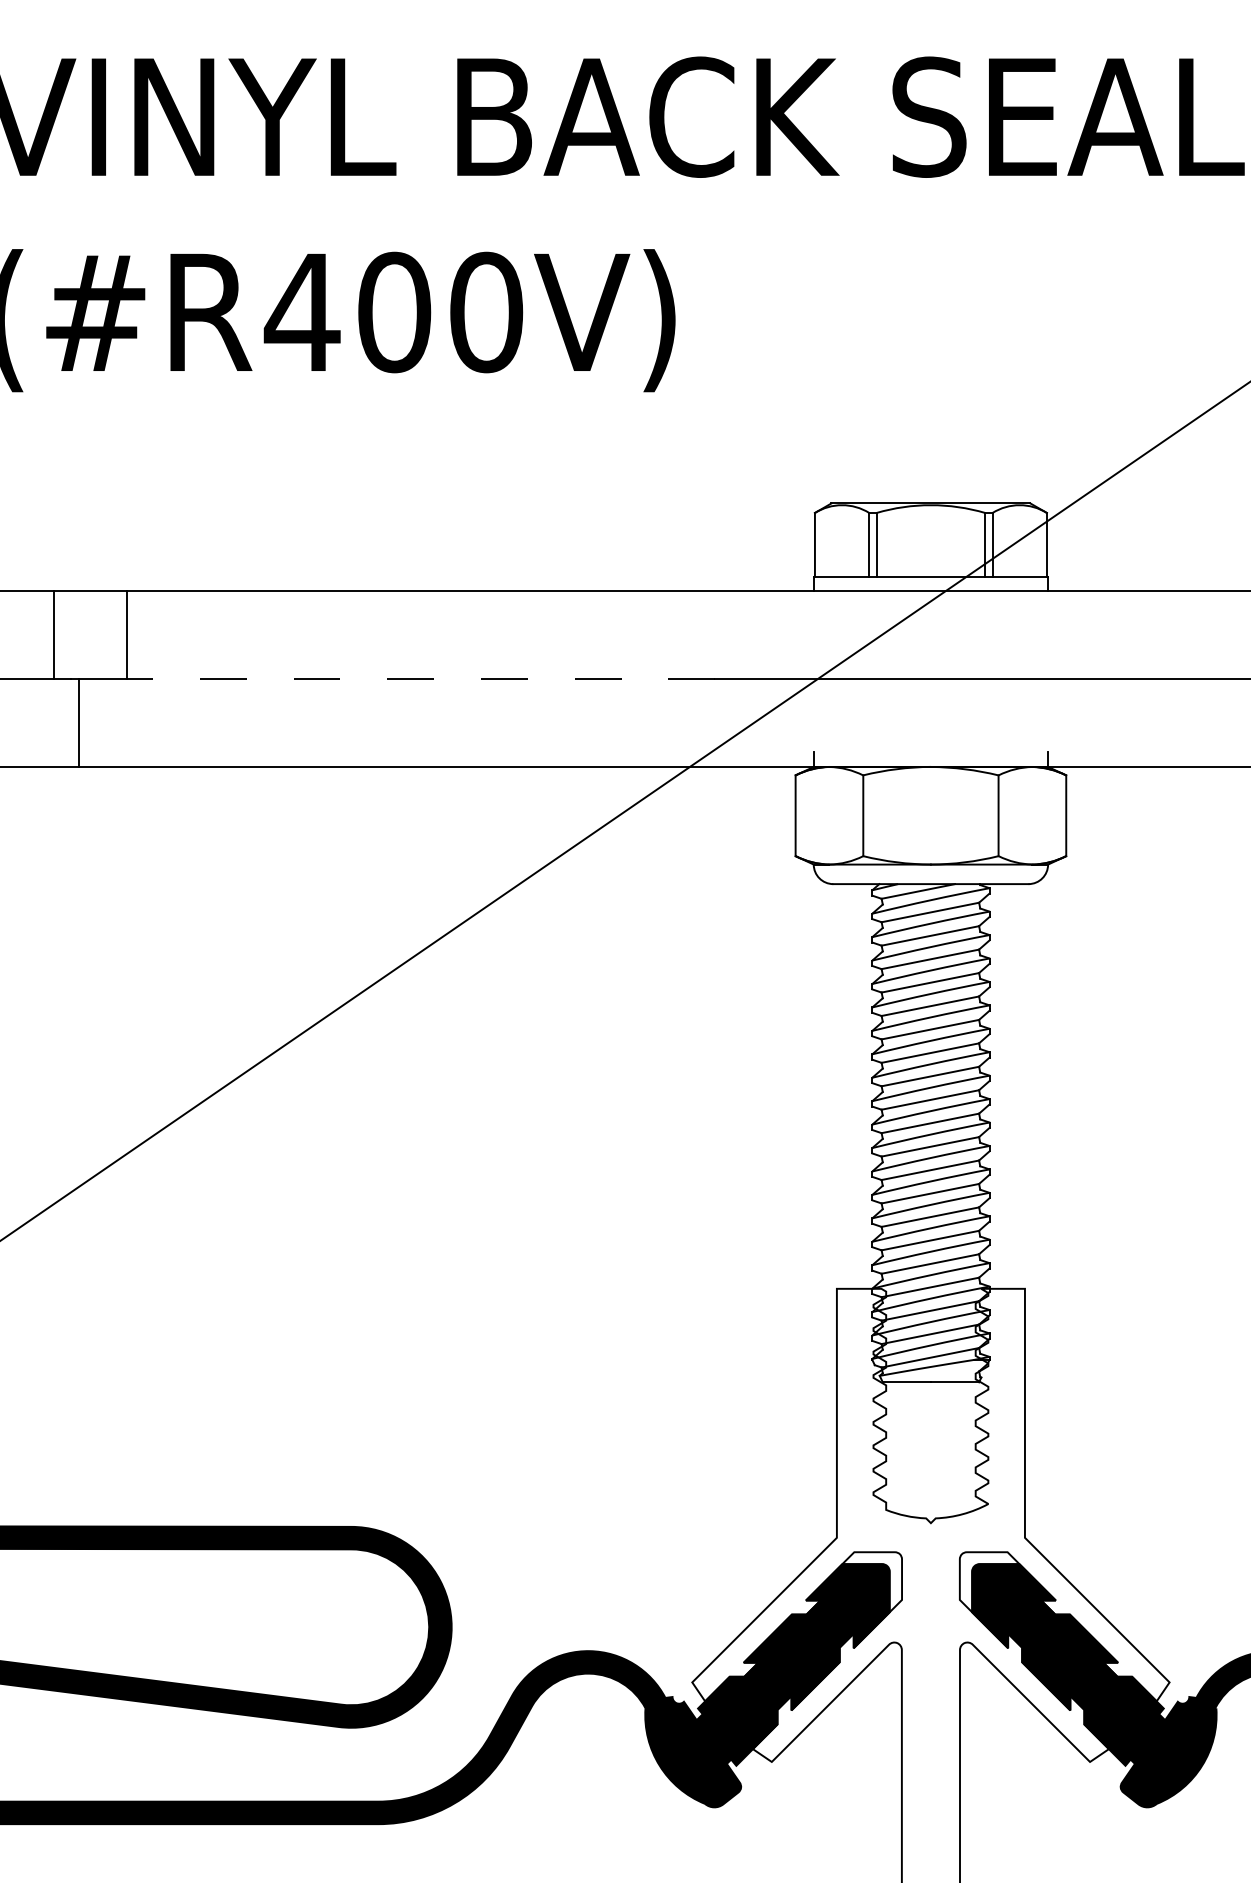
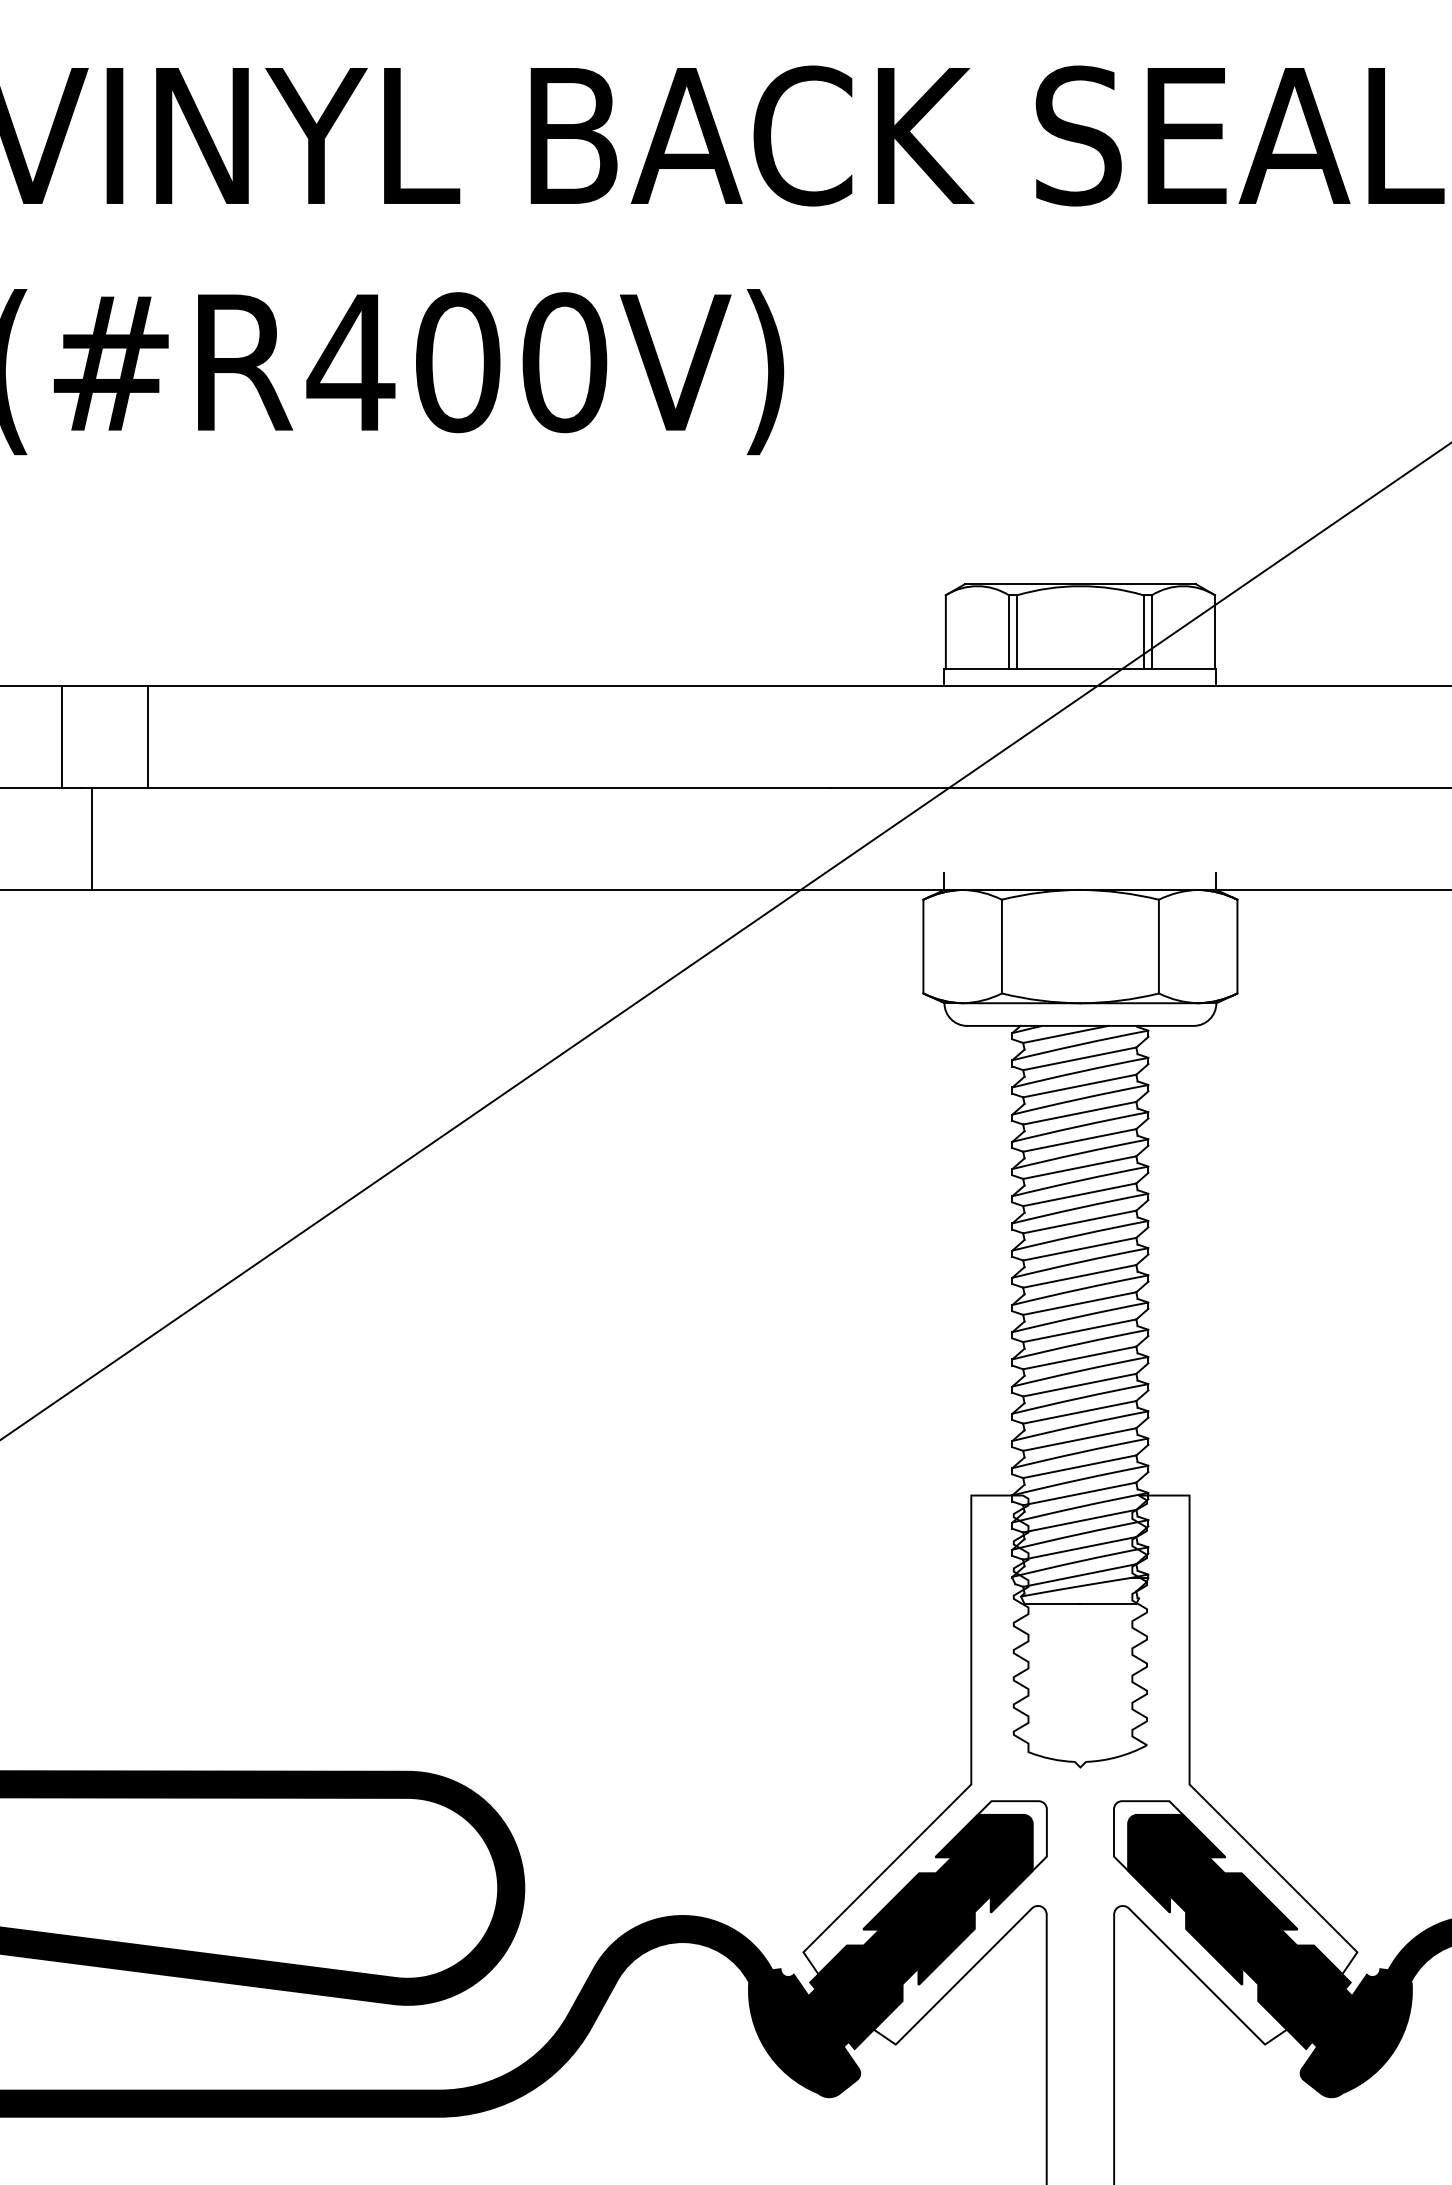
line: (420, 679) -> (488, 788), dashed -> solid

